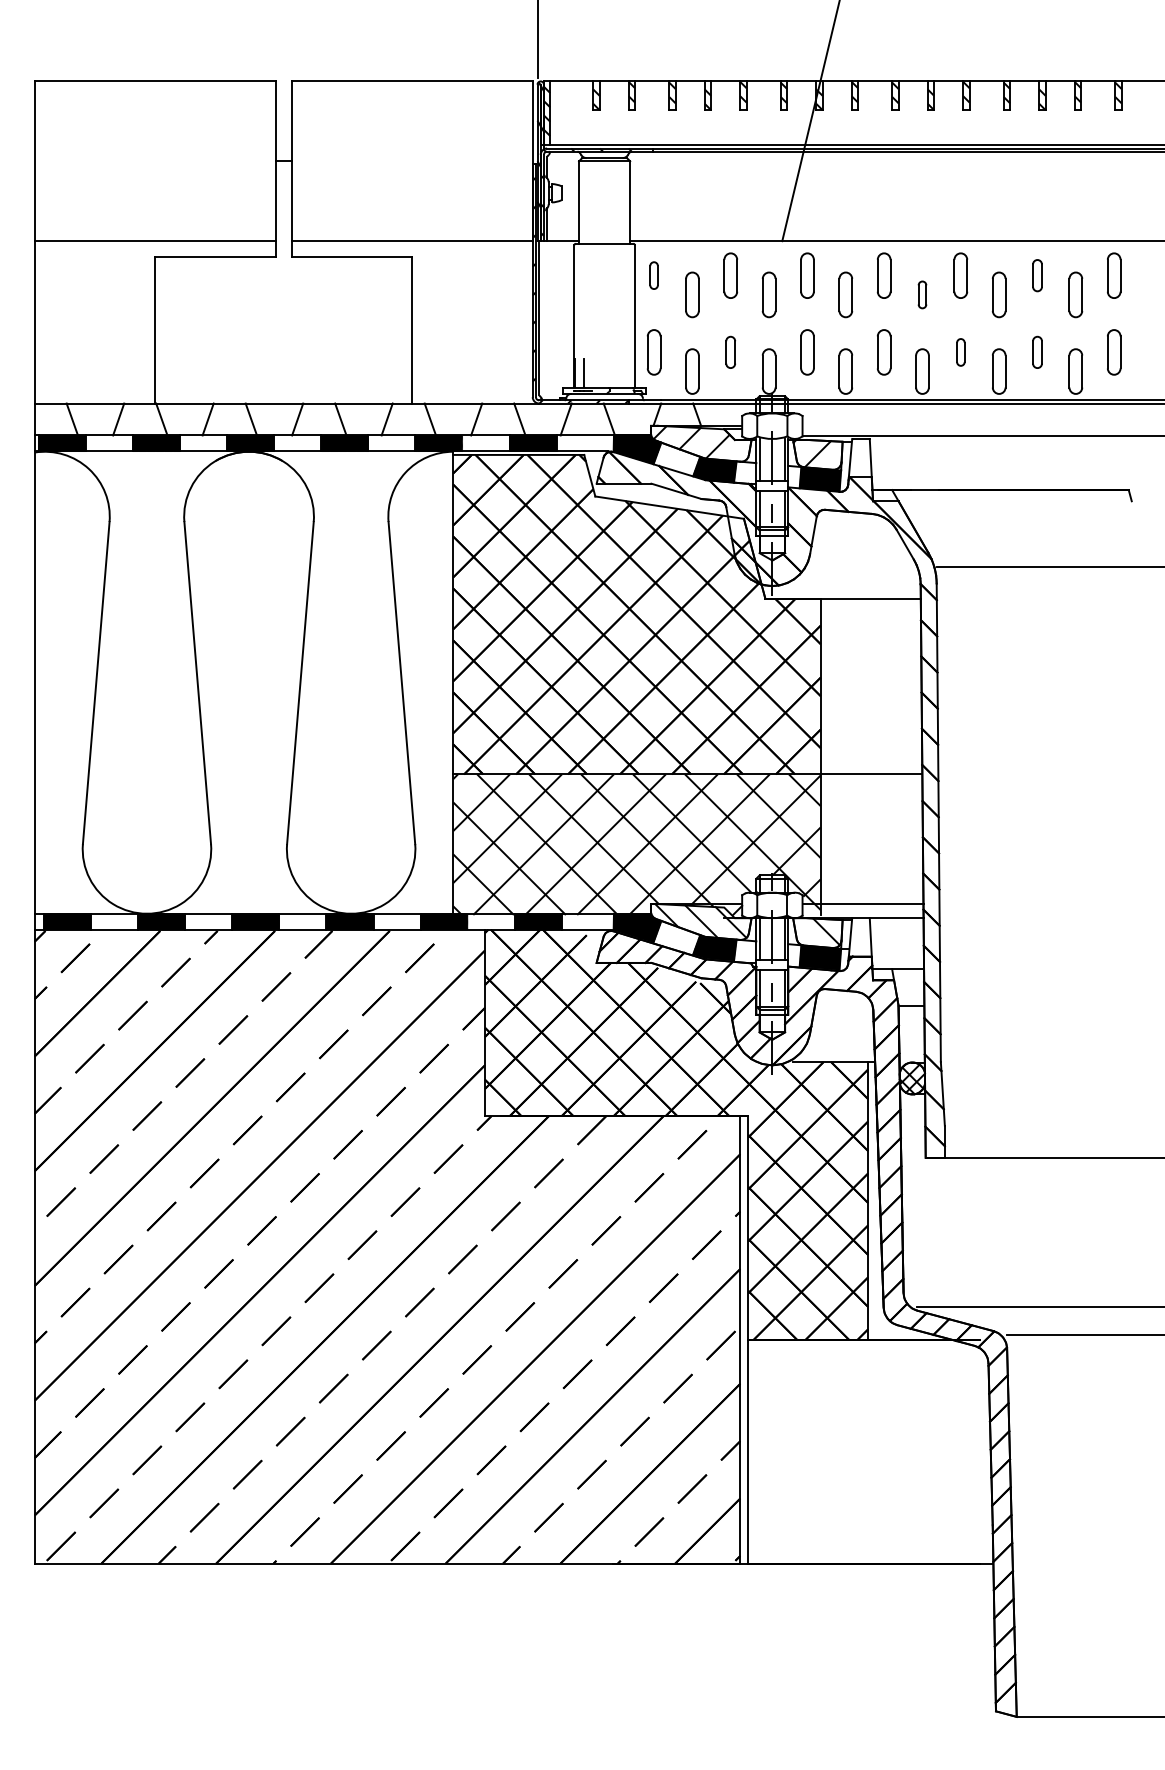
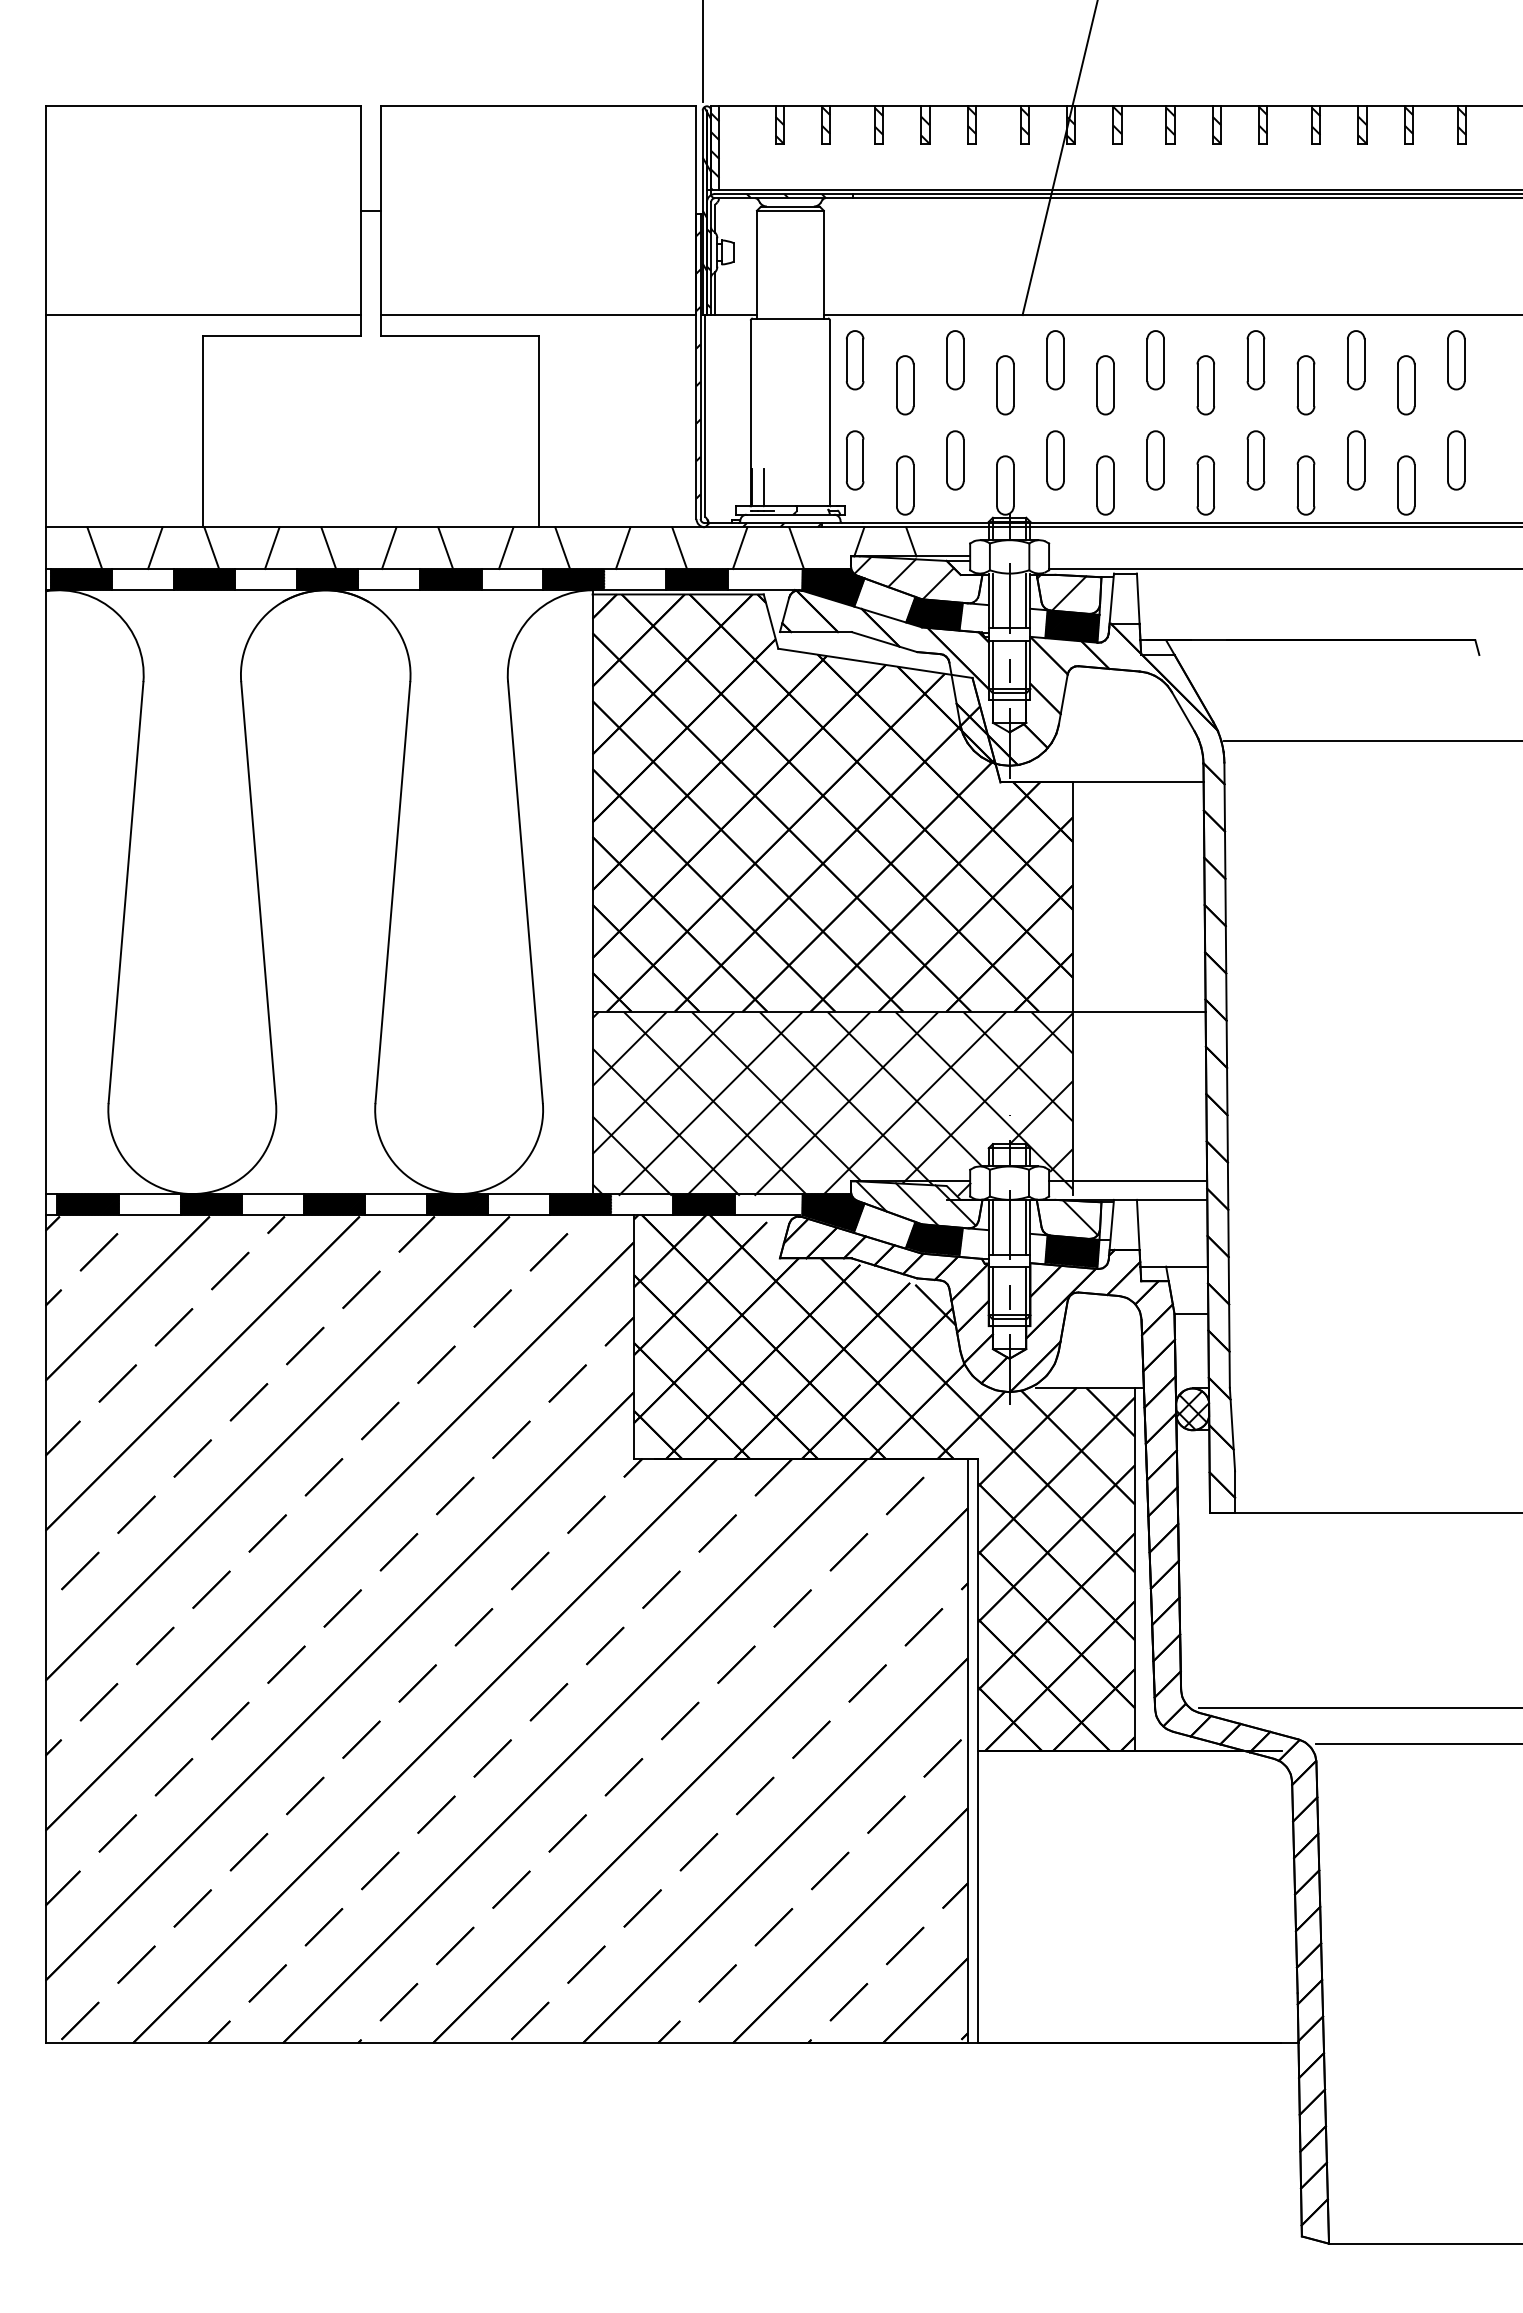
part: (653, 275) -> (854, 359), size x1.67
part: (1037, 275) -> (1356, 359), size x1.43
part: (922, 294) -> (1205, 384), size x1.67
part: (730, 352) -> (954, 460), size x1.43
part: (960, 352) -> (1255, 460), size x1.67
part: (1037, 352) -> (1356, 460), size x1.43

